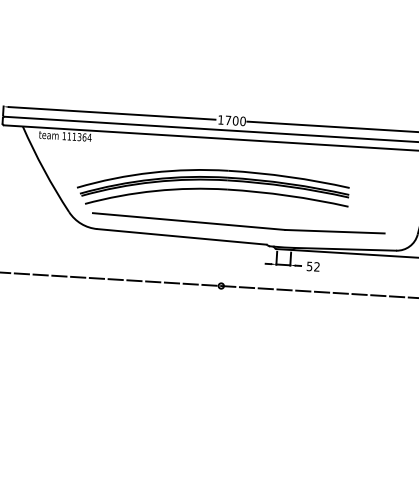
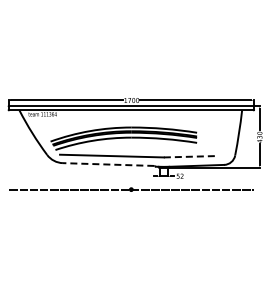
line: (334, 231) -> (190, 156), solid -> dashed
line: (181, 236) -> (108, 164), solid -> dashed

